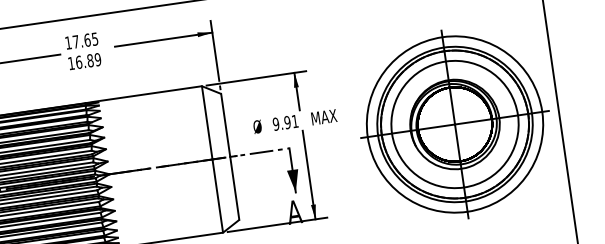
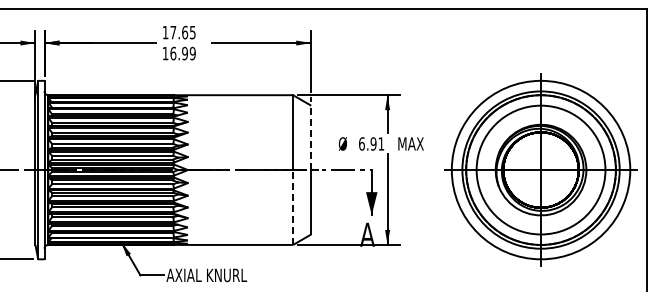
text: (90, 60) -> (185, 53), 16.89 -> 16.99
text: (275, 123) -> (361, 143), 9.91 -> 6.91
line: (225, 124) -> (311, 137), solid -> dashed
line: (218, 195) -> (293, 207), solid -> dashed

